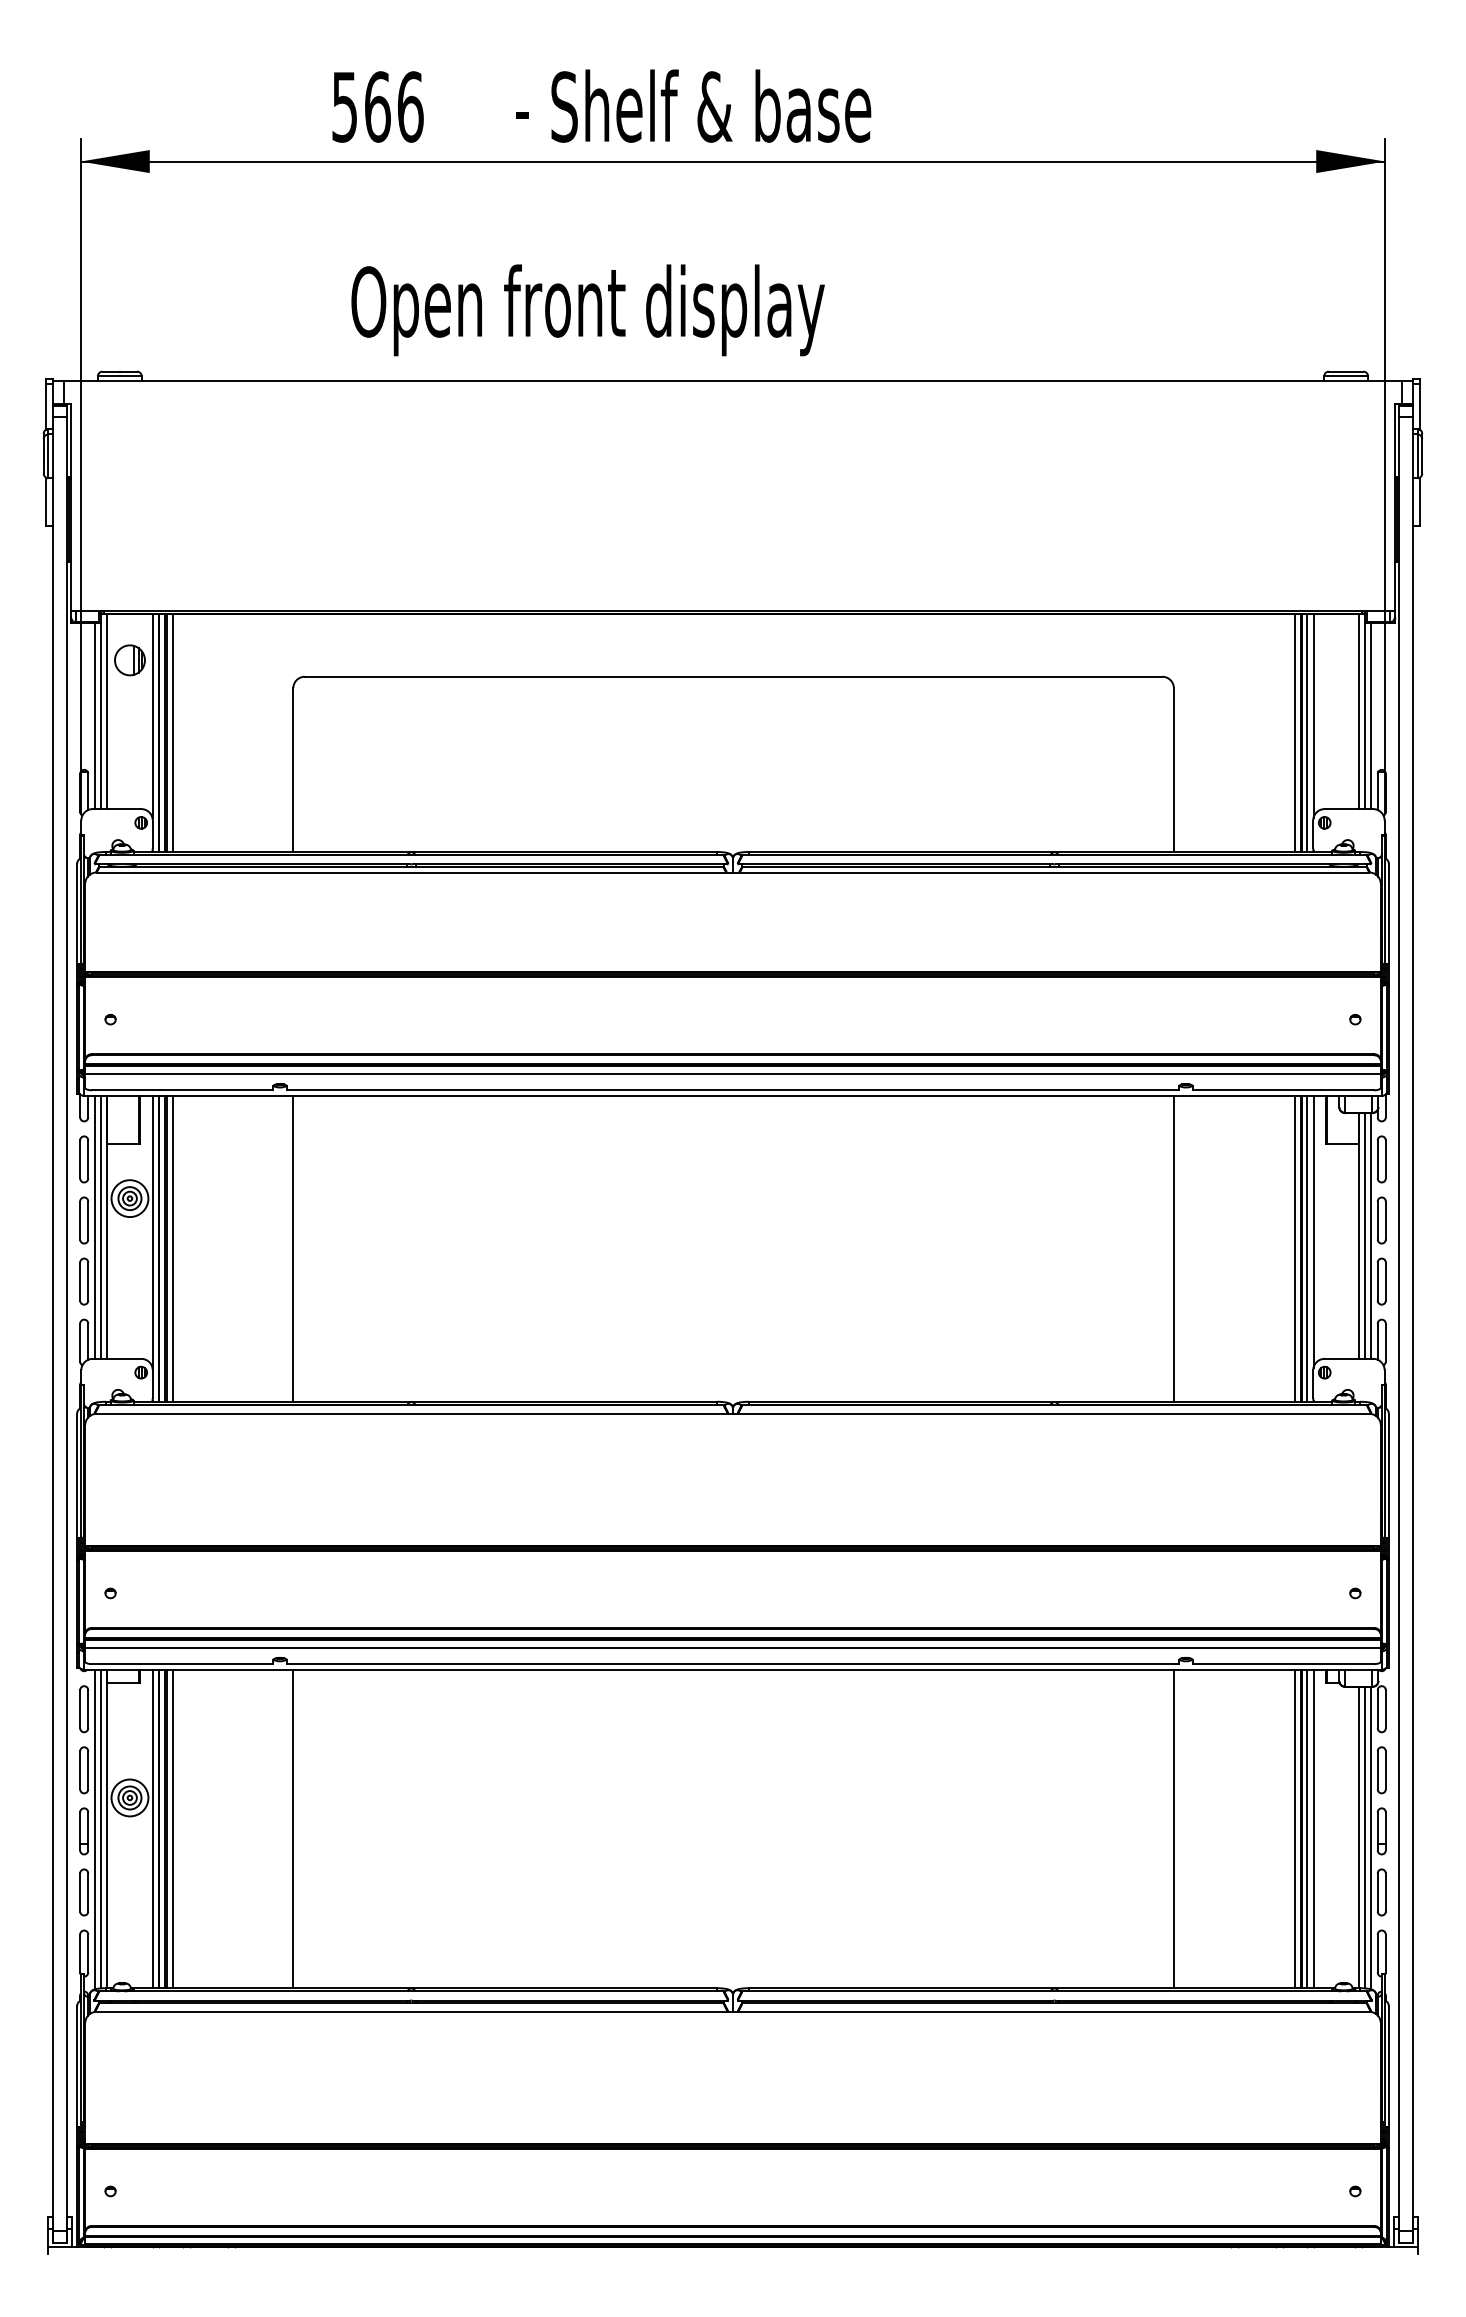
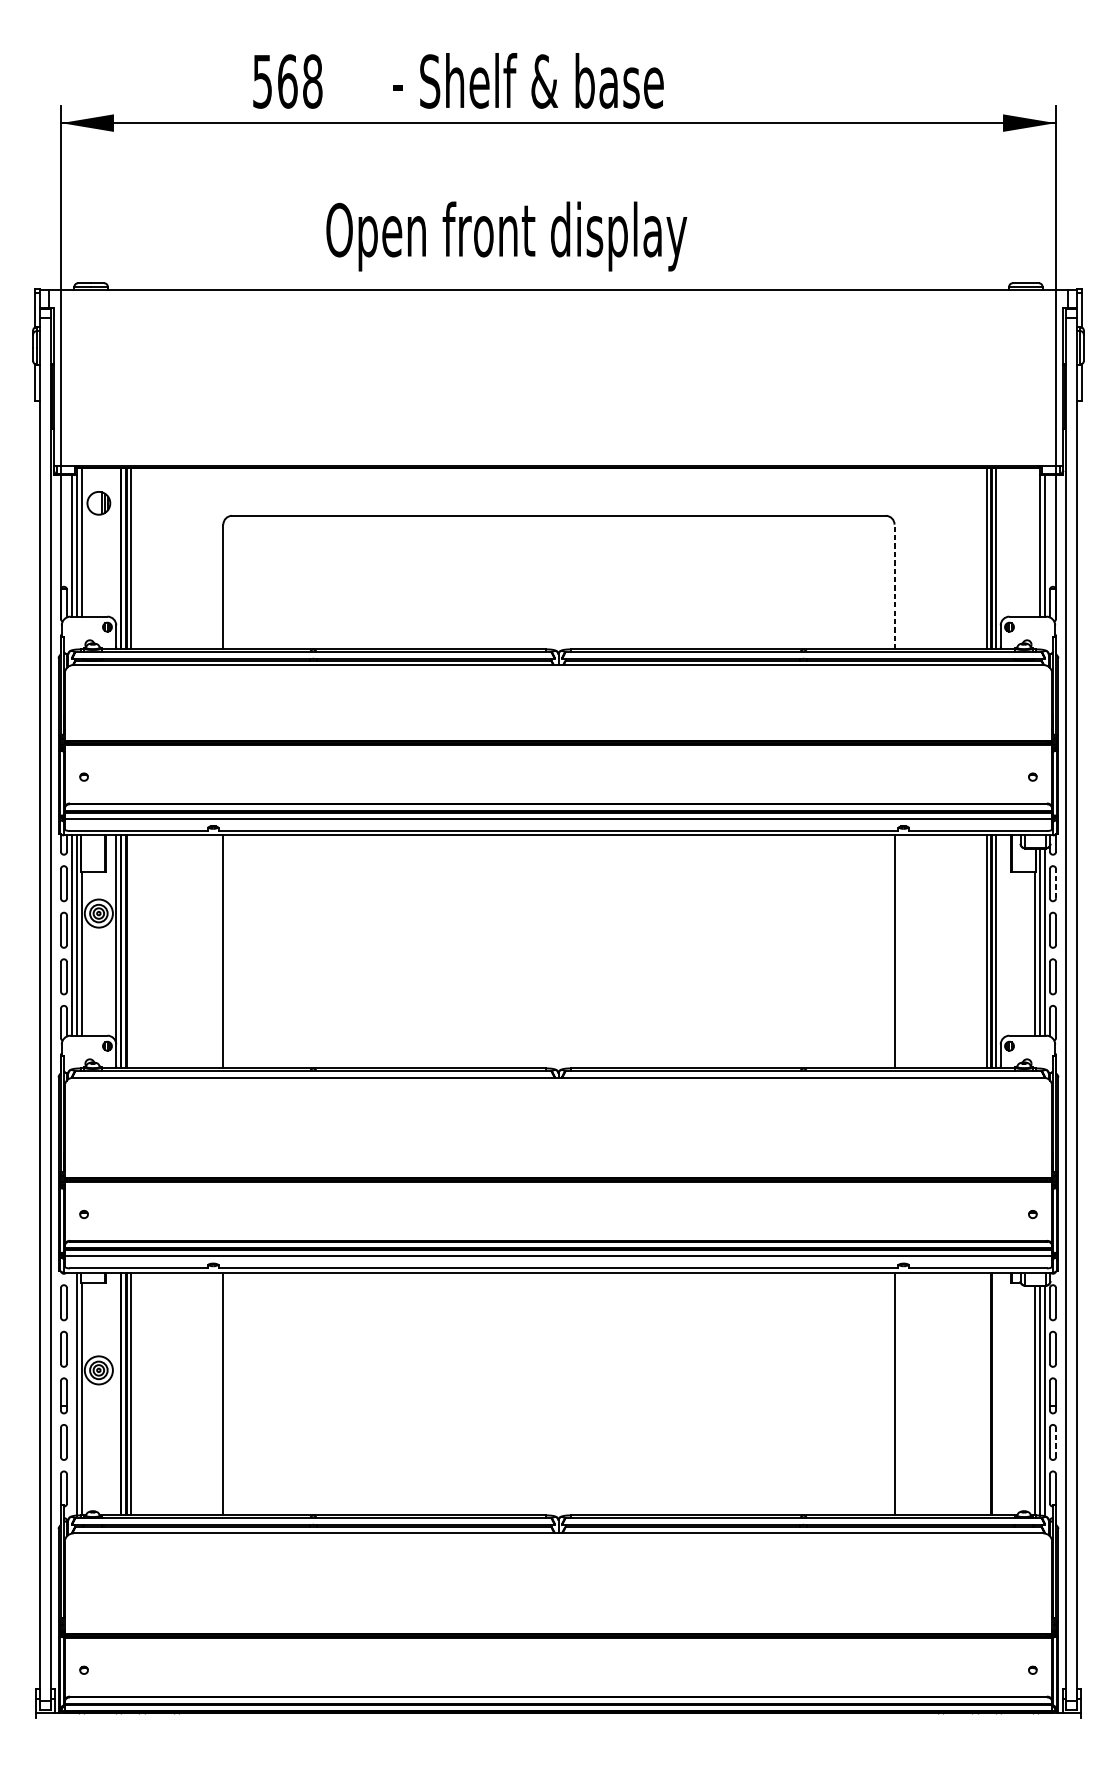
text: (410, 106) -> (312, 81), 566 -> 568
text: (587, 310) -> (506, 236), moved
line: (1358, 711) -> (1035, 542), removed
line: (152, 715) -> (116, 545), removed
line: (1313, 715) -> (1000, 545), removed
line: (1173, 770) -> (894, 587), solid -> dashed
line: (1385, 1158) -> (1055, 883), solid -> dashed
line: (1313, 1231) -> (1000, 938), removed
line: (172, 1248) -> (131, 951), removed
line: (152, 1828) -> (116, 1393), removed
line: (1294, 1828) -> (986, 1393), removed
line: (1307, 1828) -> (996, 1393), removed
line: (1313, 1828) -> (1000, 1393), removed
line: (94, 1829) -> (71, 1394), removed
line: (1385, 1892) -> (1055, 1442), solid -> dashed

